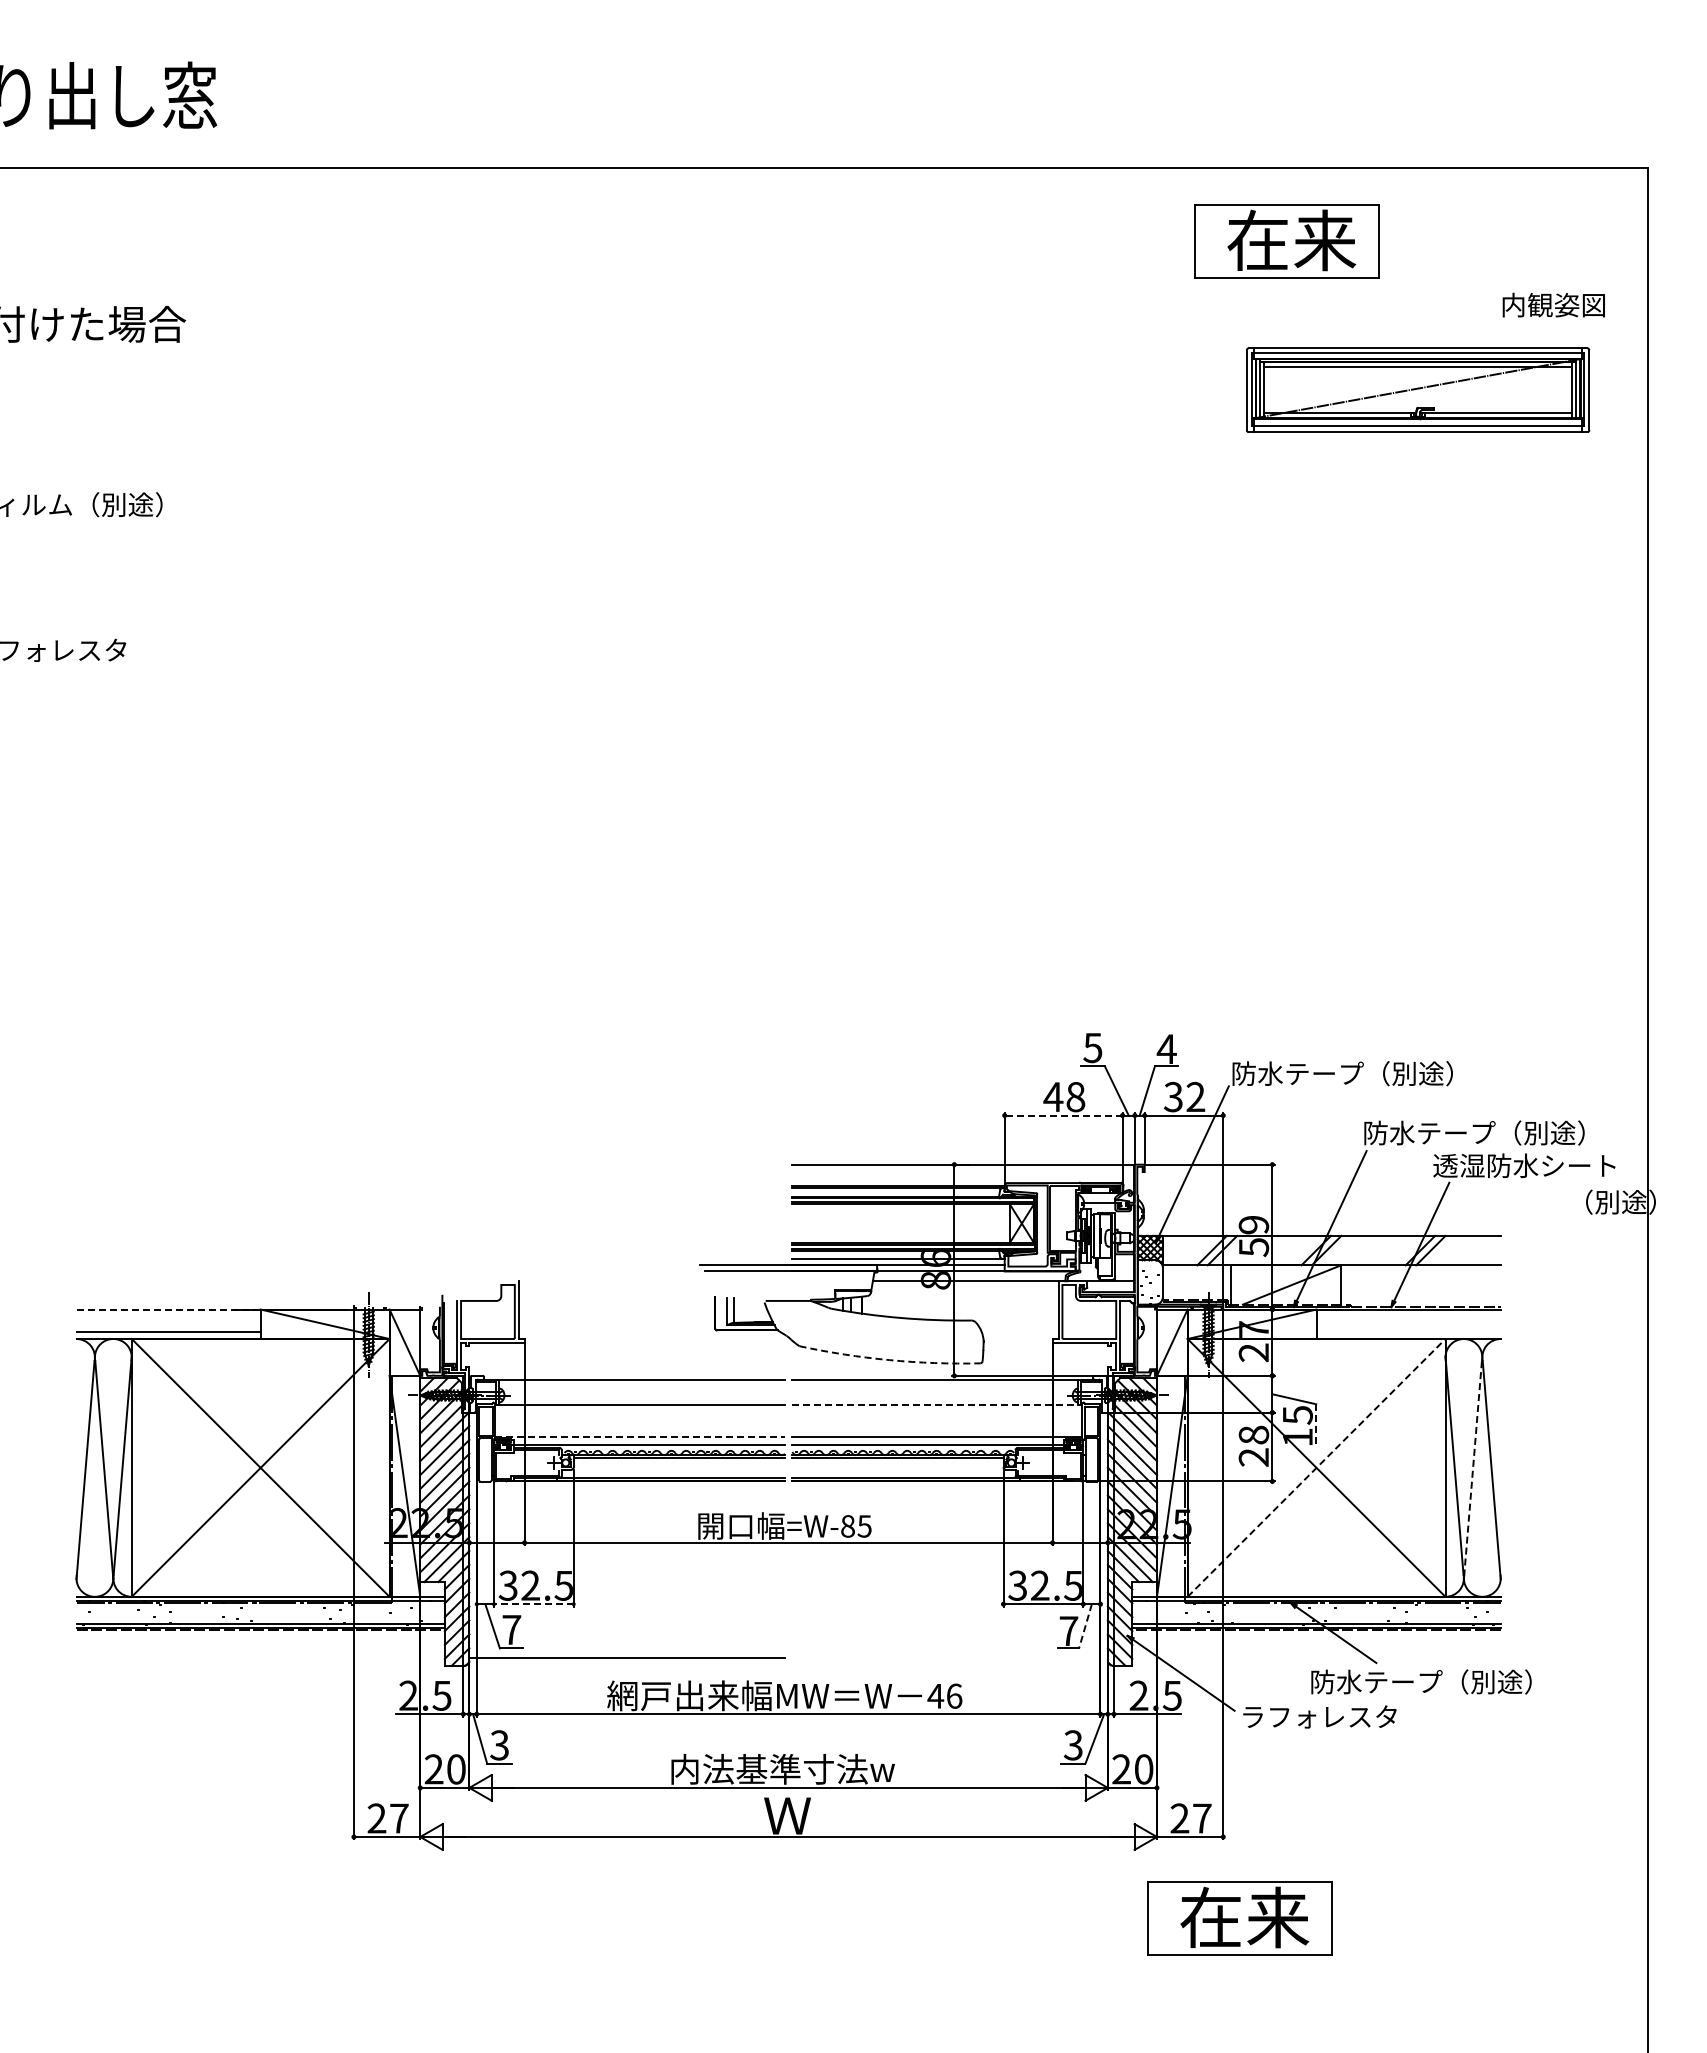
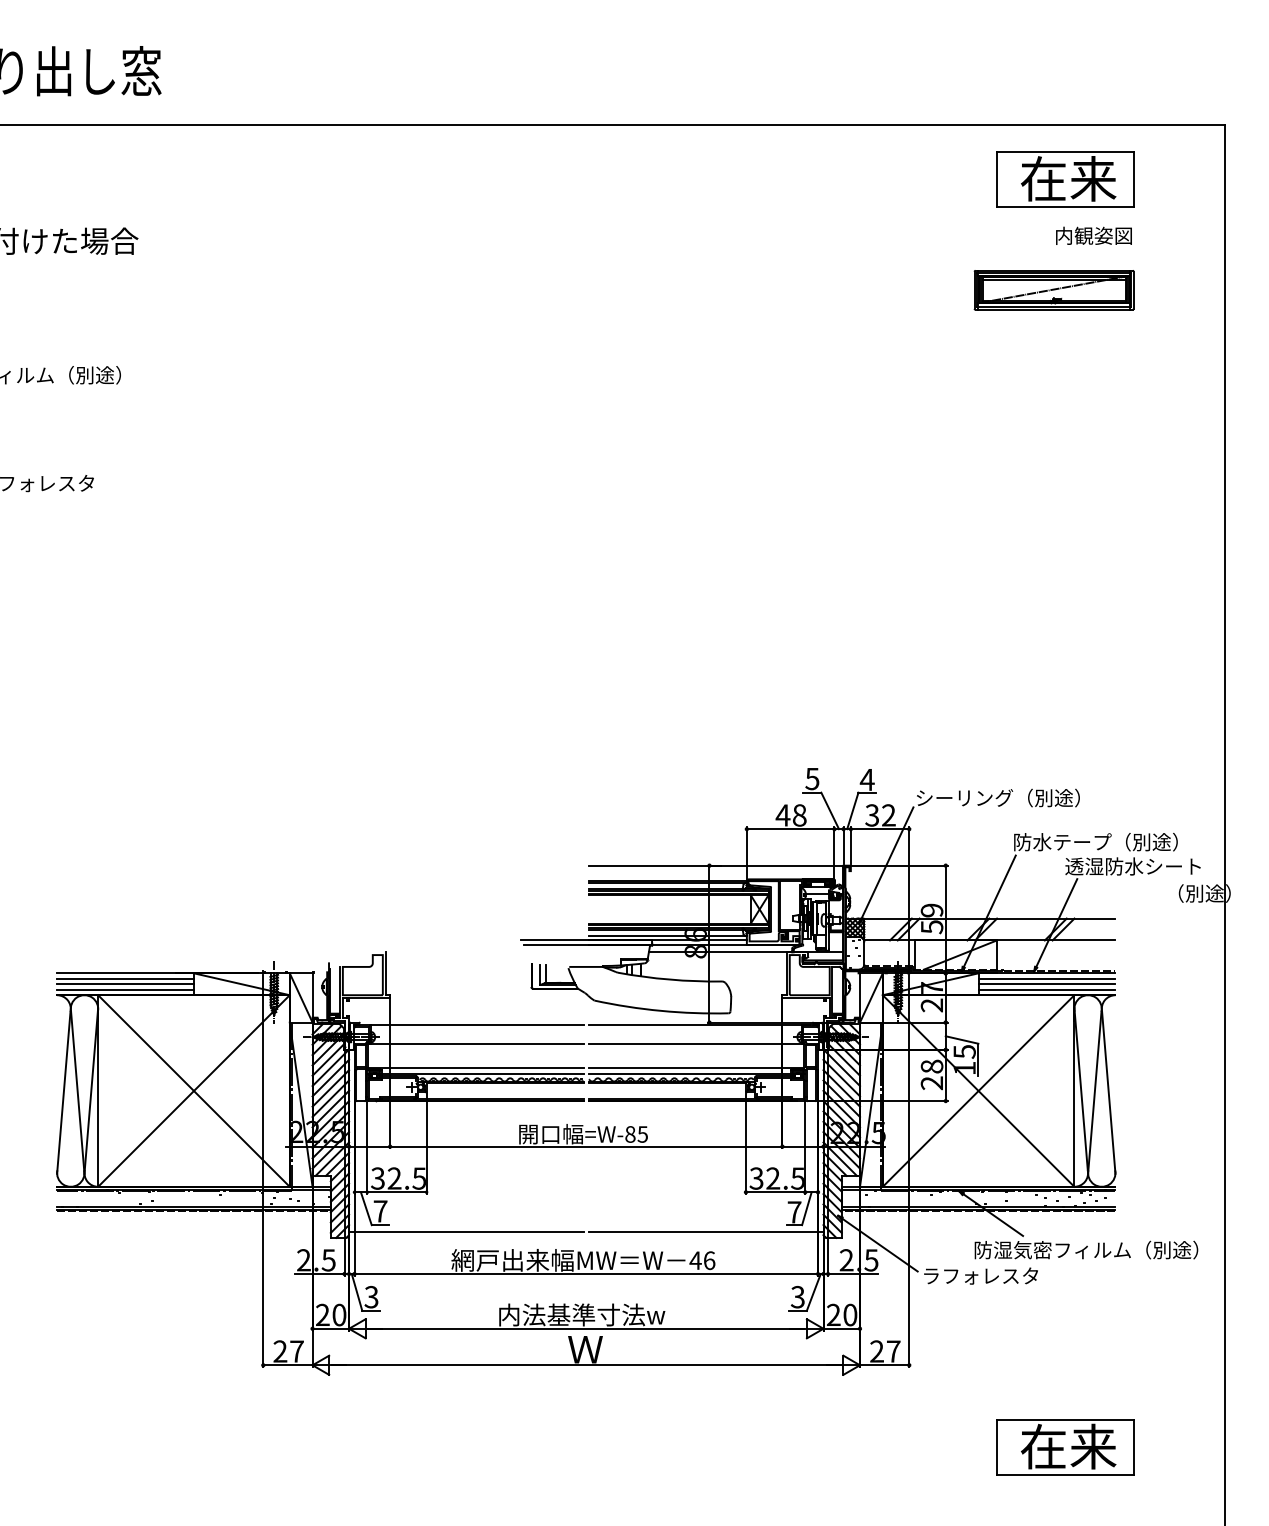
part: (1286, 241) -> (1064, 179), moved
text: (1553, 304) -> (1093, 235), moved
part: (1418, 390) -> (1054, 290), size x0.62
text: (1297, 1073) -> (964, 797), 防水テープ（別途） -> シーリング（別途）
line: (1063, 1115) -> (790, 829), dashed -> solid
line: (169, 1309) -> (126, 973), dashed -> solid
line: (168, 1316) -> (125, 978), added
line: (1408, 1316) -> (1046, 978), added
line: (168, 1324) -> (125, 984), added
line: (1408, 1324) -> (1046, 984), added
line: (1408, 1331) -> (1046, 989), added
arc: (889, 1360) -> (661, 1011), dashed -> solid
line: (937, 1405) -> (696, 1044), dashed -> solid
line: (1316, 1426) -> (978, 1060), dashed -> solid
line: (640, 1437) -> (476, 1068), dashed -> solid
line: (1316, 1467) -> (978, 1090), dashed -> solid
line: (1472, 1470) -> (1094, 1092), dashed -> solid
line: (533, 1604) -> (396, 1192), dashed -> solid
line: (1085, 1626) -> (806, 1208), dashed -> solid
line: (949, 1658) -> (705, 1232), added
text: (1474, 1681) -> (1095, 1249), 防水テープ（別途） -> 防湿気密フィルム（別途）
part: (1239, 1918) -> (1064, 1447), moved

